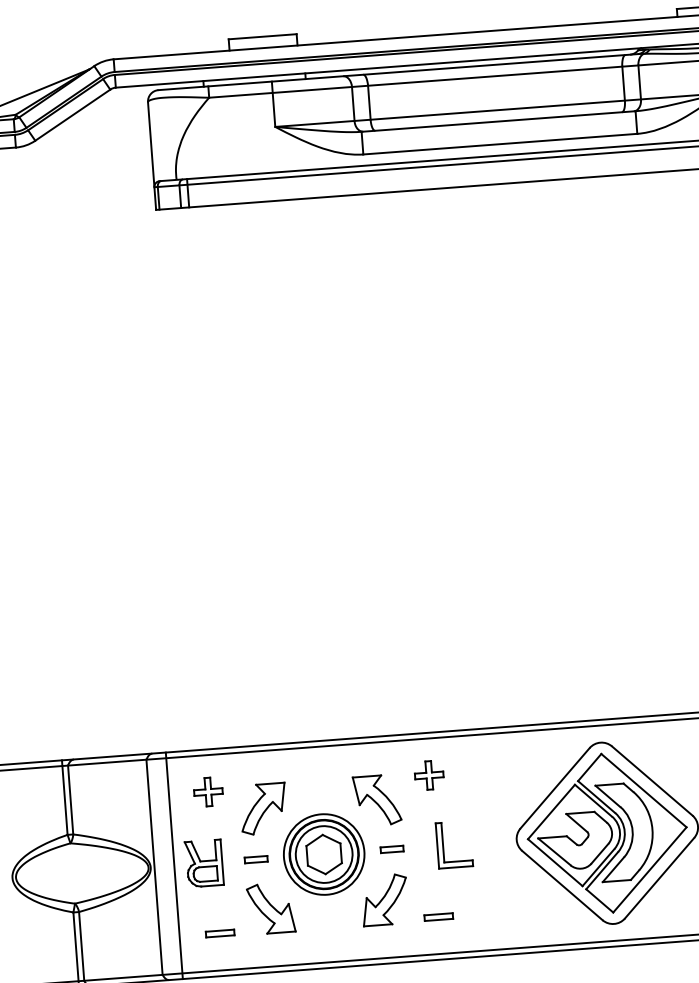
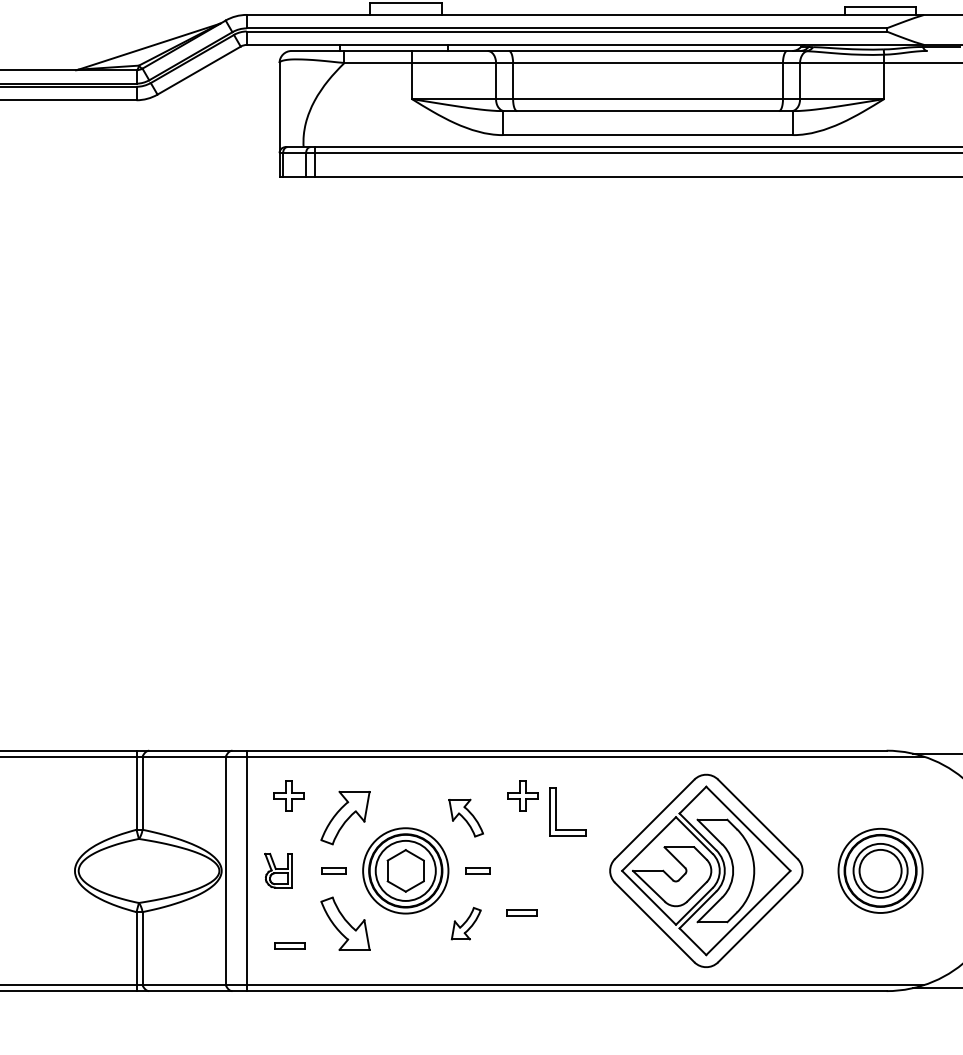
part: (377, 800) -> (466, 818), size x0.7
part: (443, 845) -> (556, 811), moved
part: (204, 863) -> (278, 870), size x0.7
part: (385, 899) -> (466, 923), size x0.6
part: (438, 916) -> (521, 912), moved

